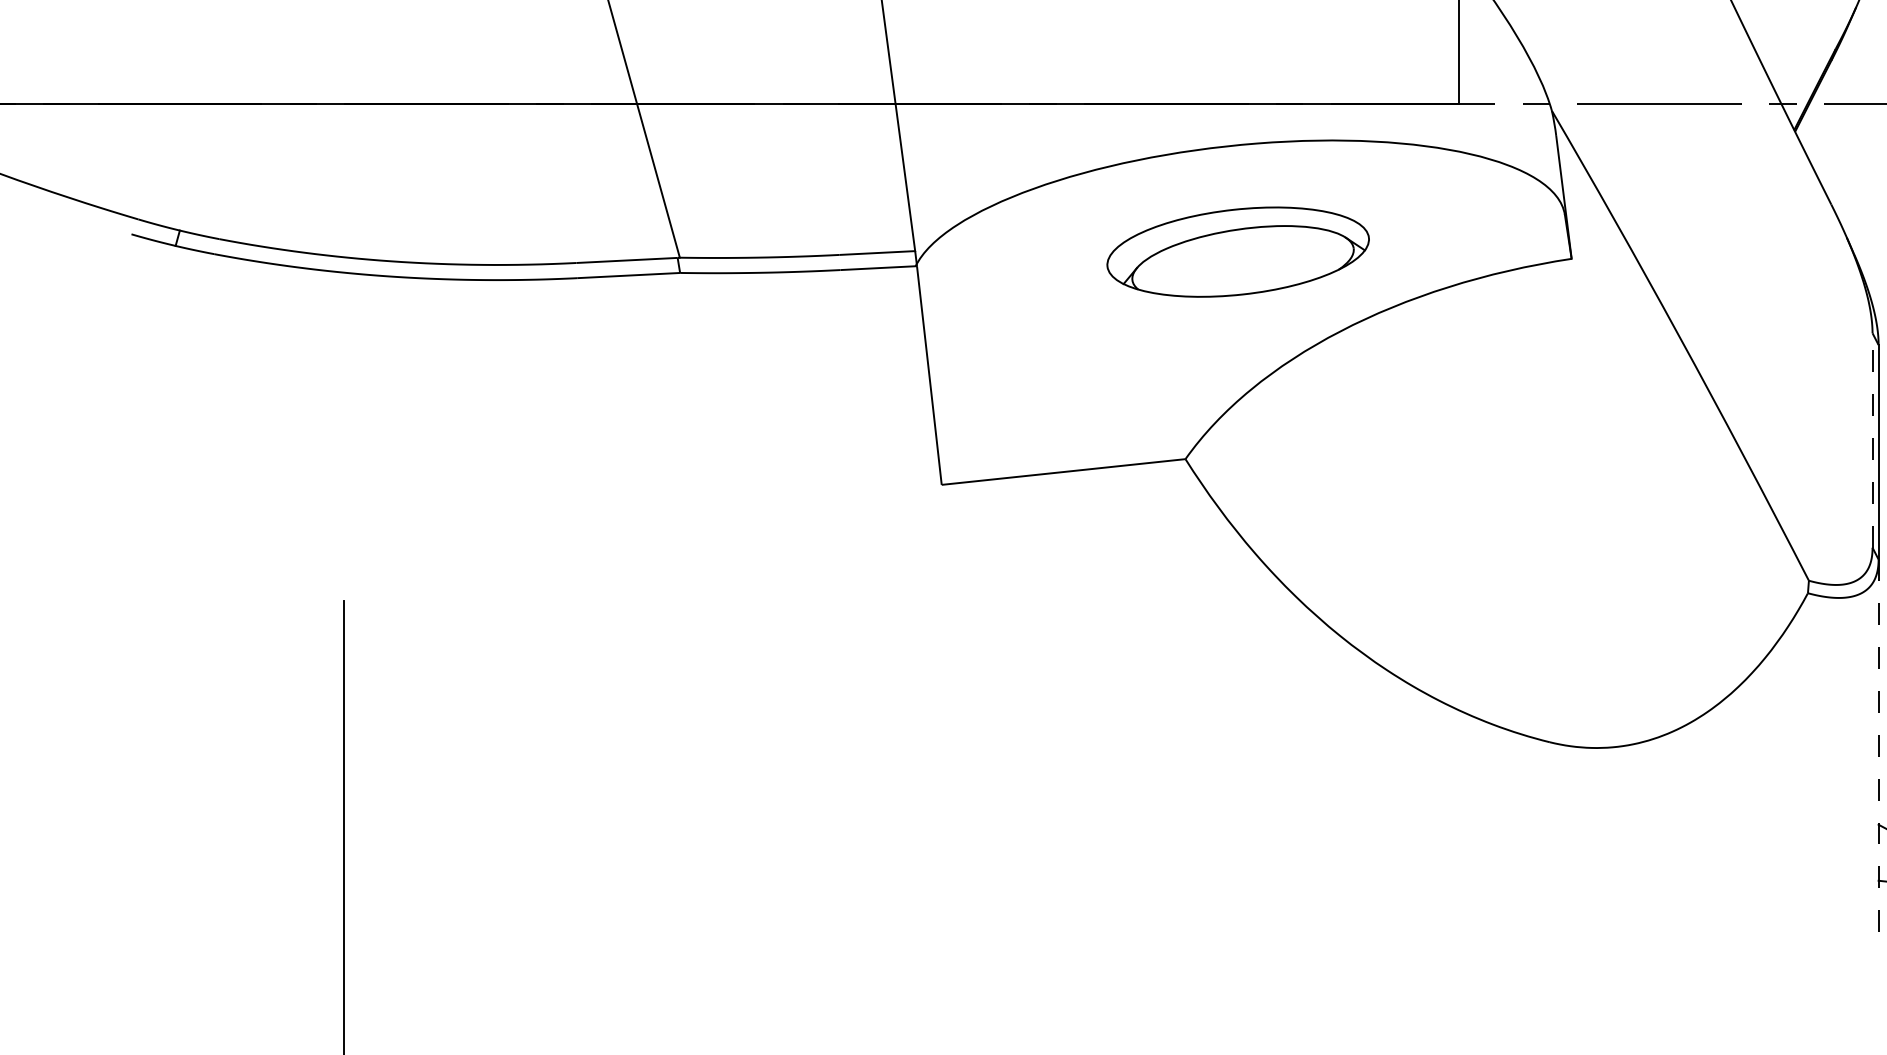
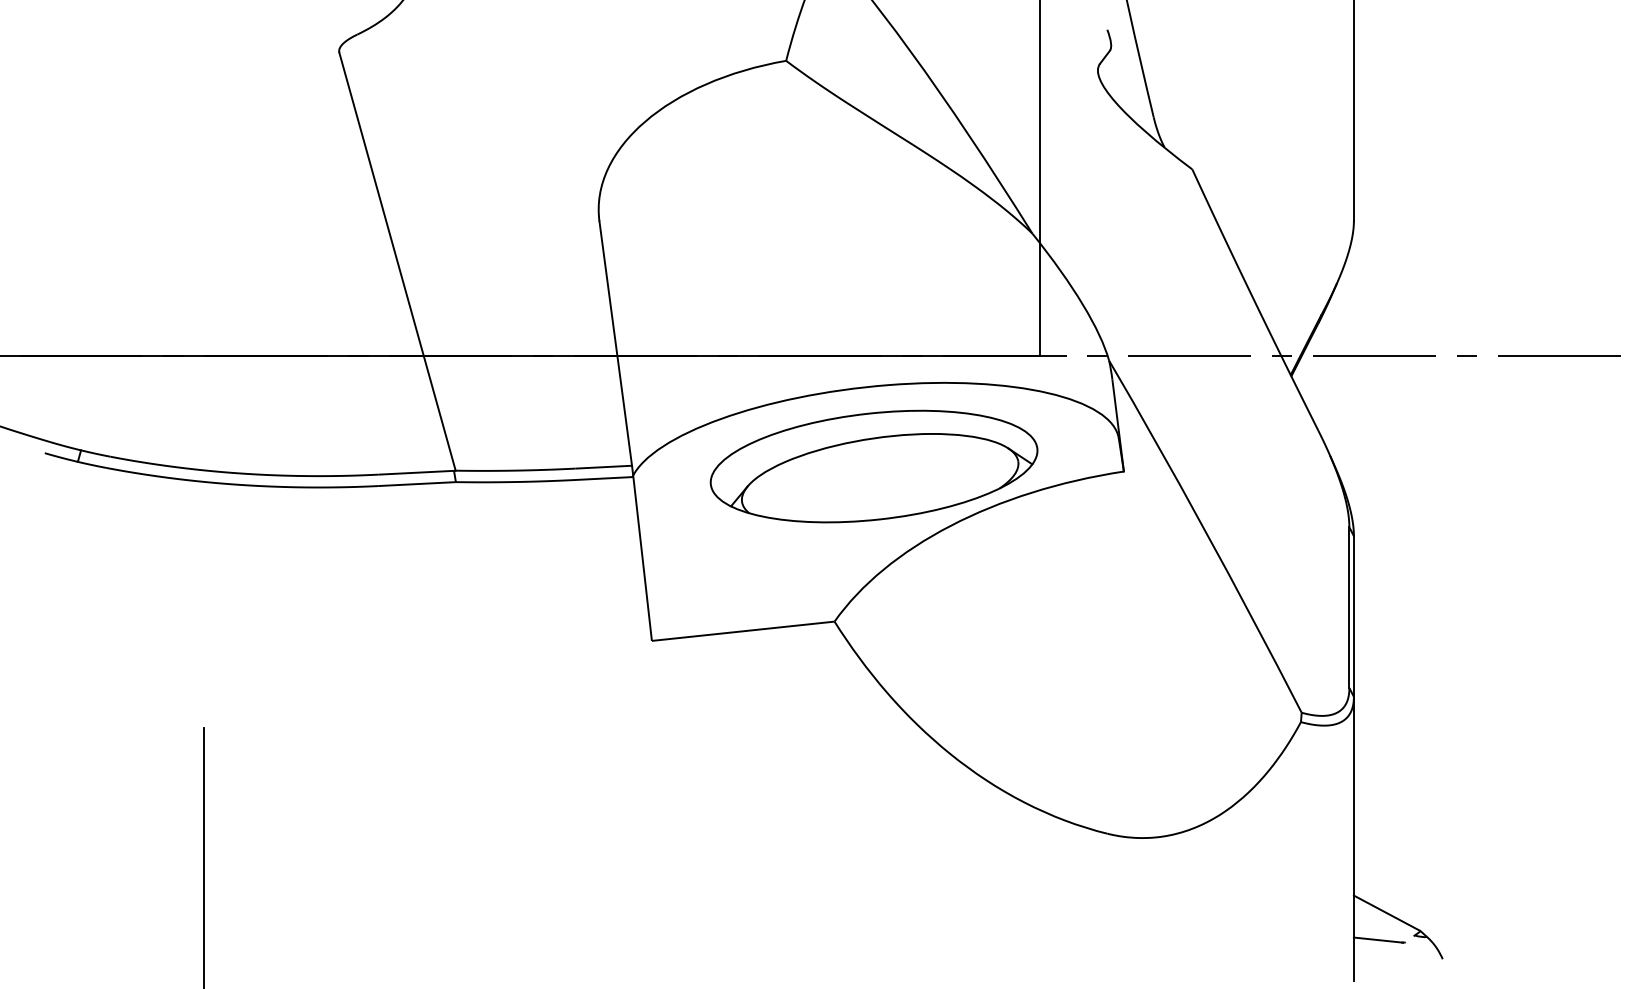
part: (1237, 252) -> (873, 466), size x1.67
line: (1872, 440) -> (1349, 607), dashed -> solid
line: (1878, 749) -> (1353, 839), dashed -> solid

